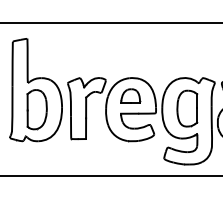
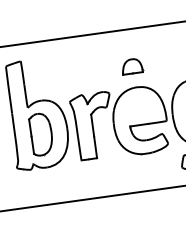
part: (130, 95) -> (131, 65), moved

